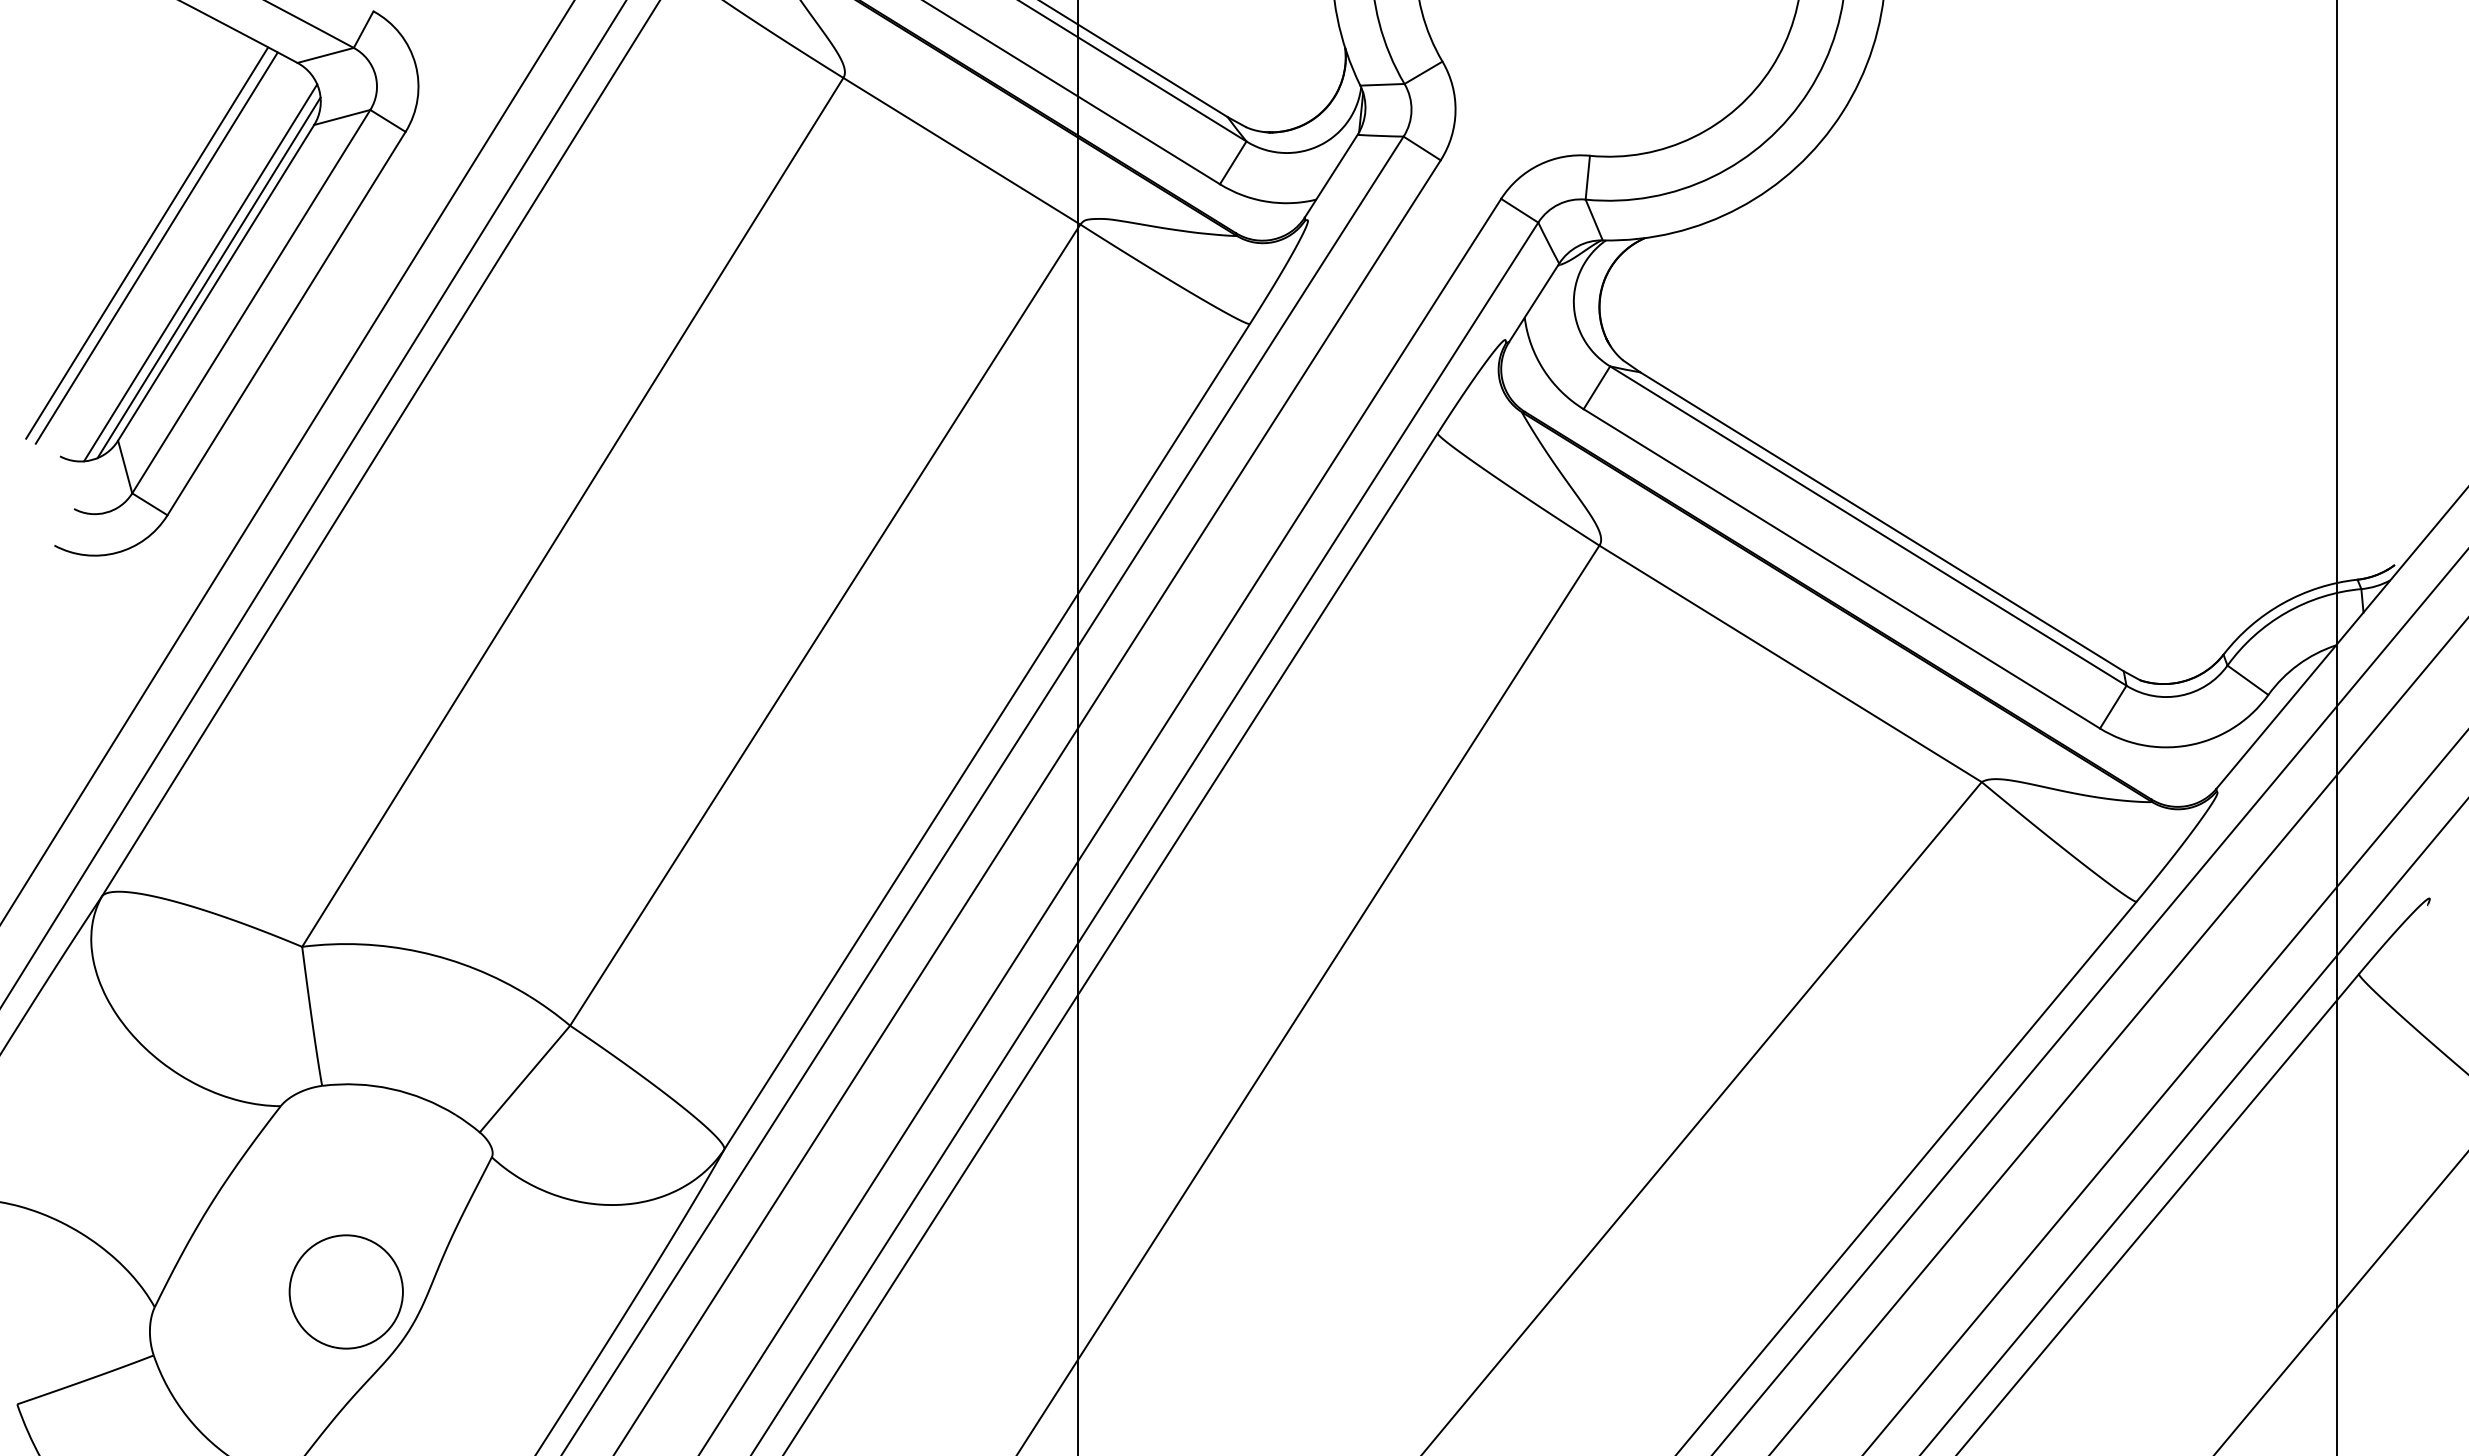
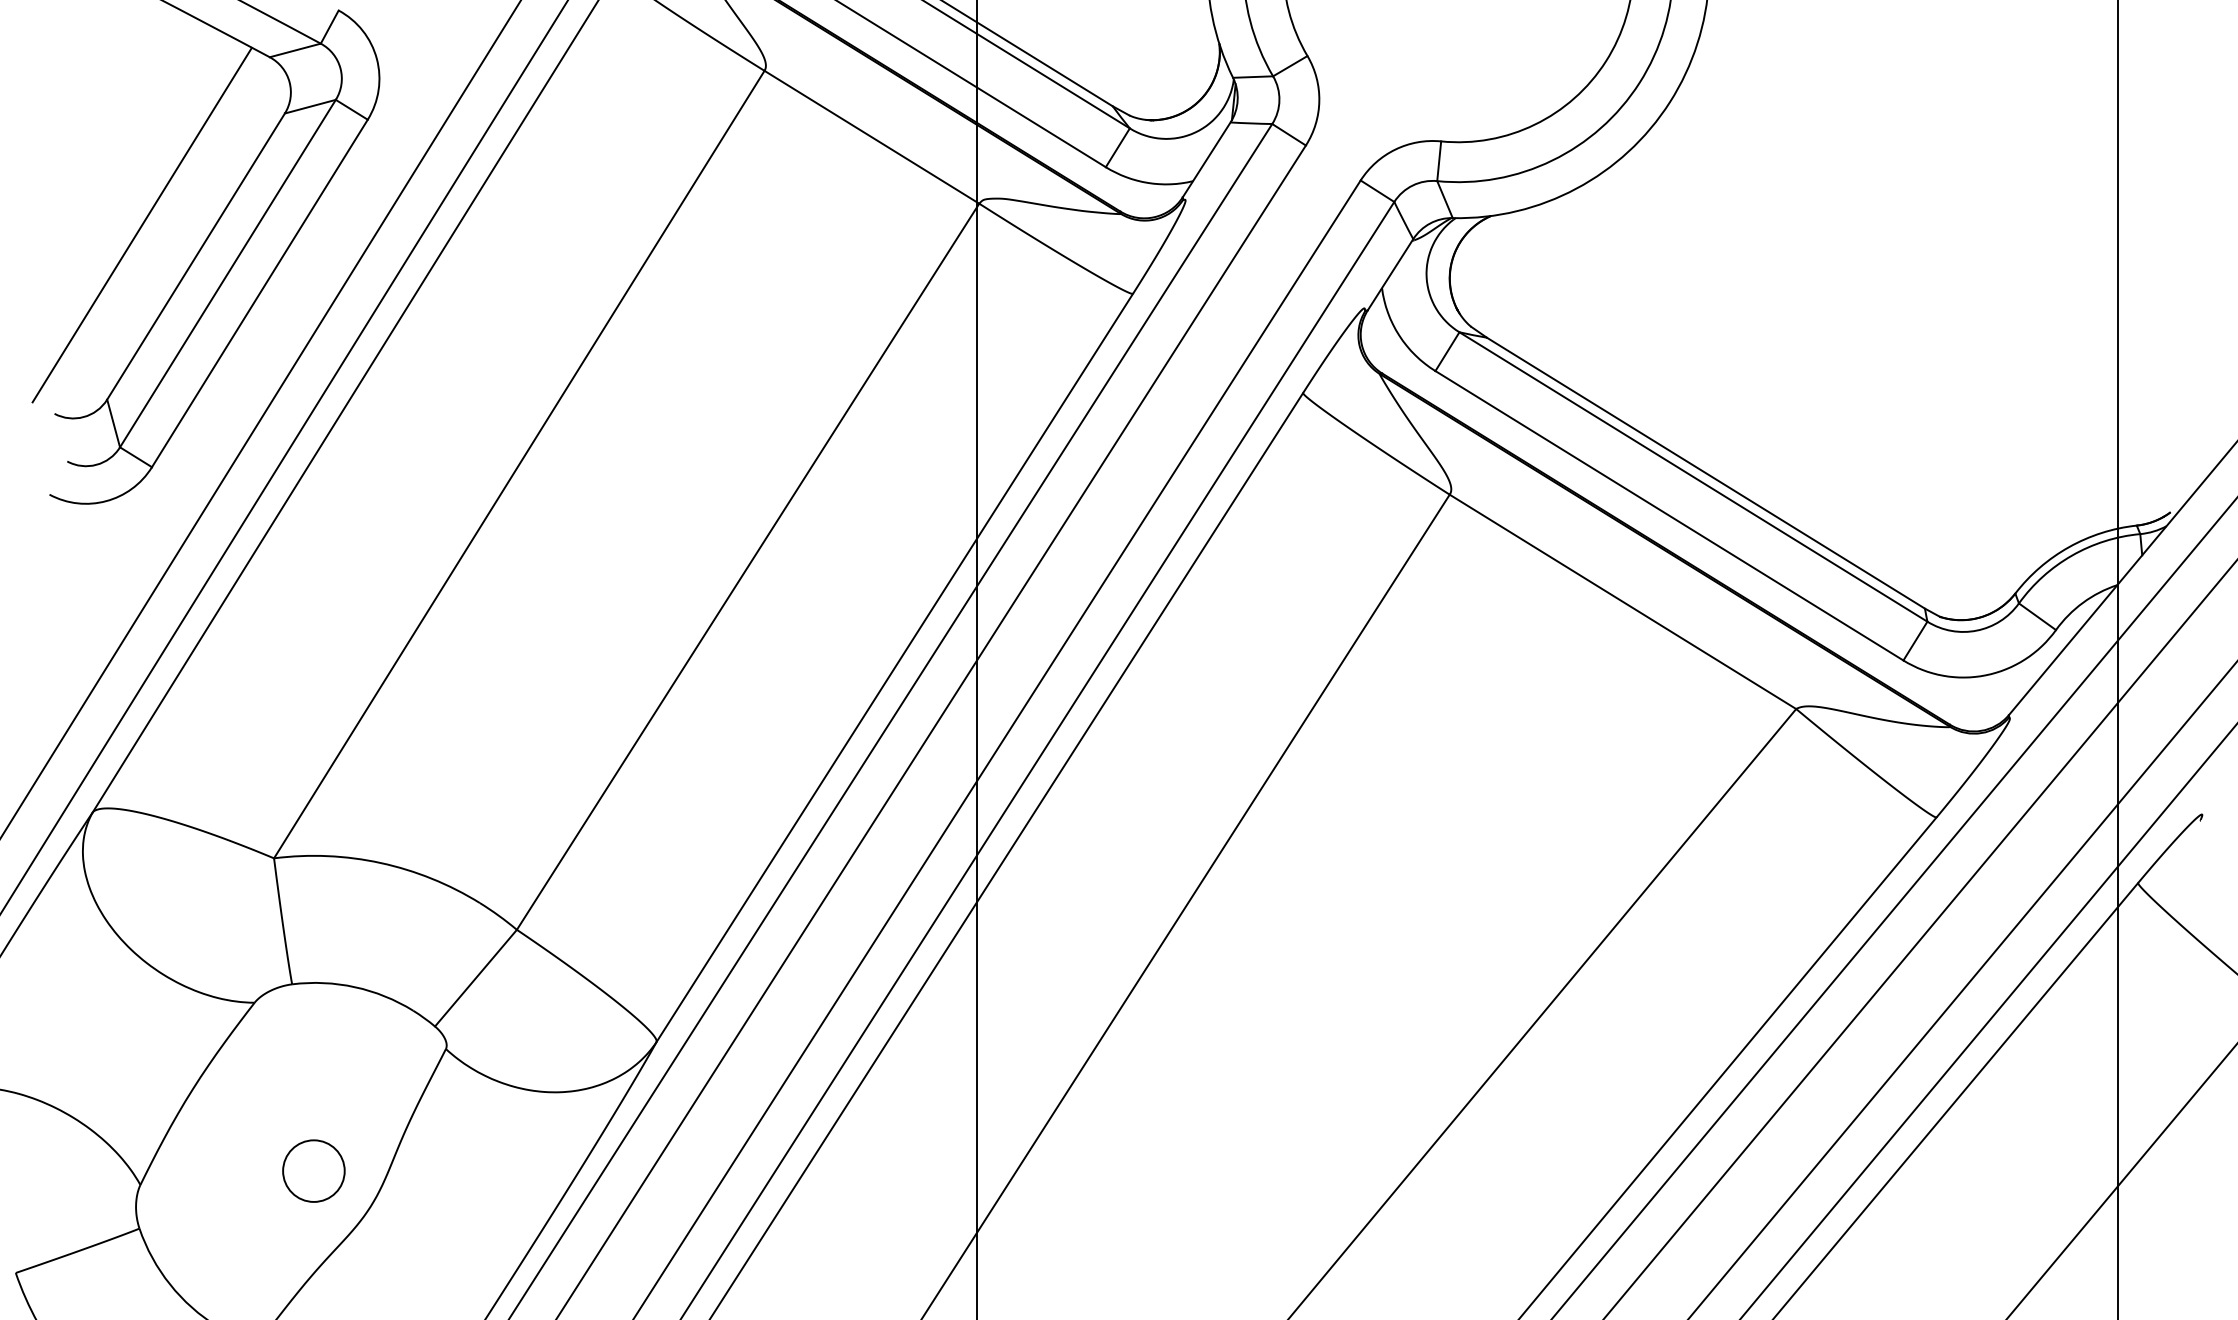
line: (147, 242) -> (133, 219), removed
line: (200, 272) -> (181, 247), removed
line: (208, 277) -> (189, 251), removed
circle: (345, 1291) -> (313, 1170), size x0.6

